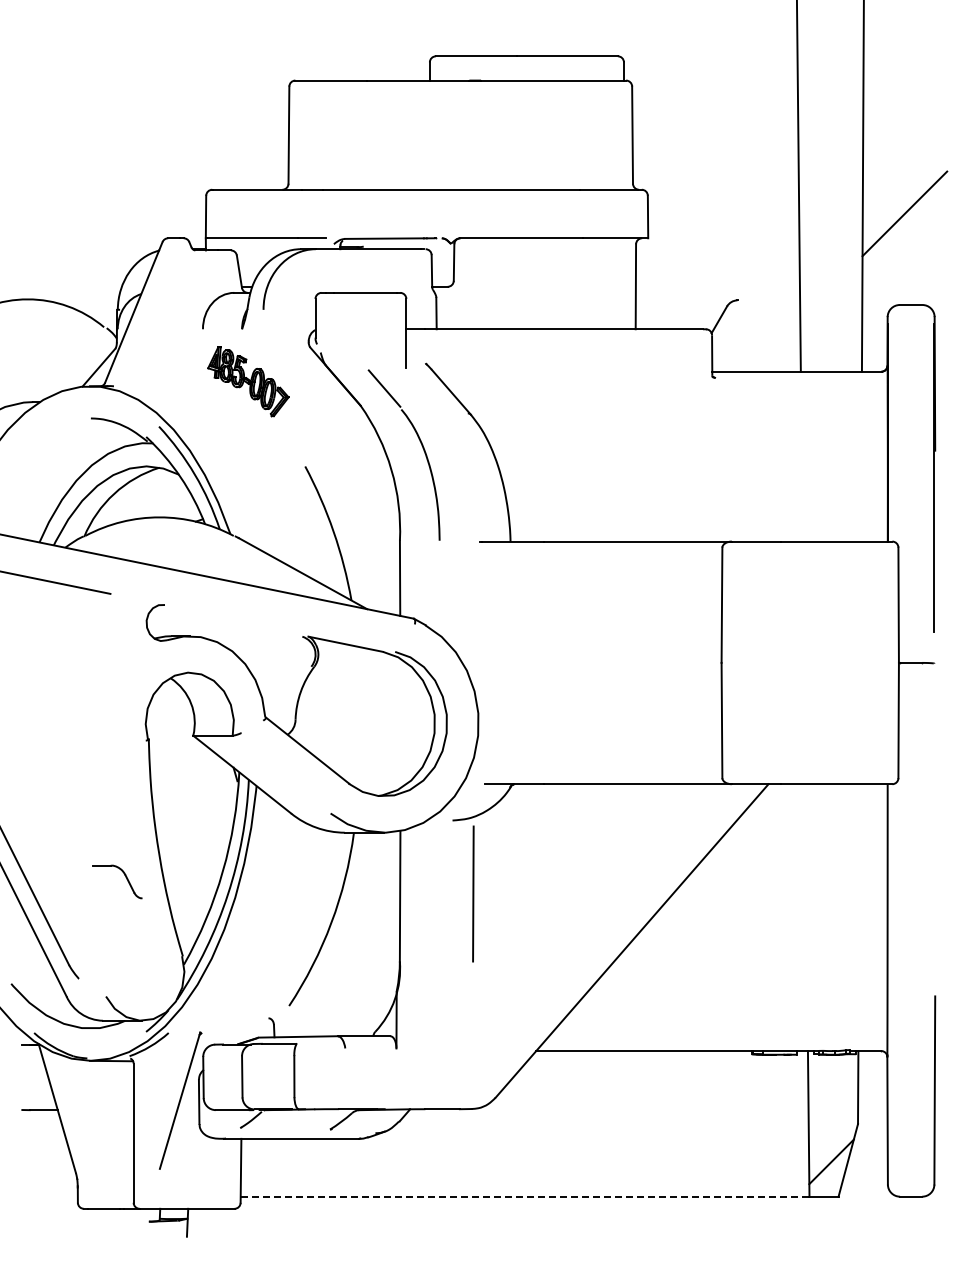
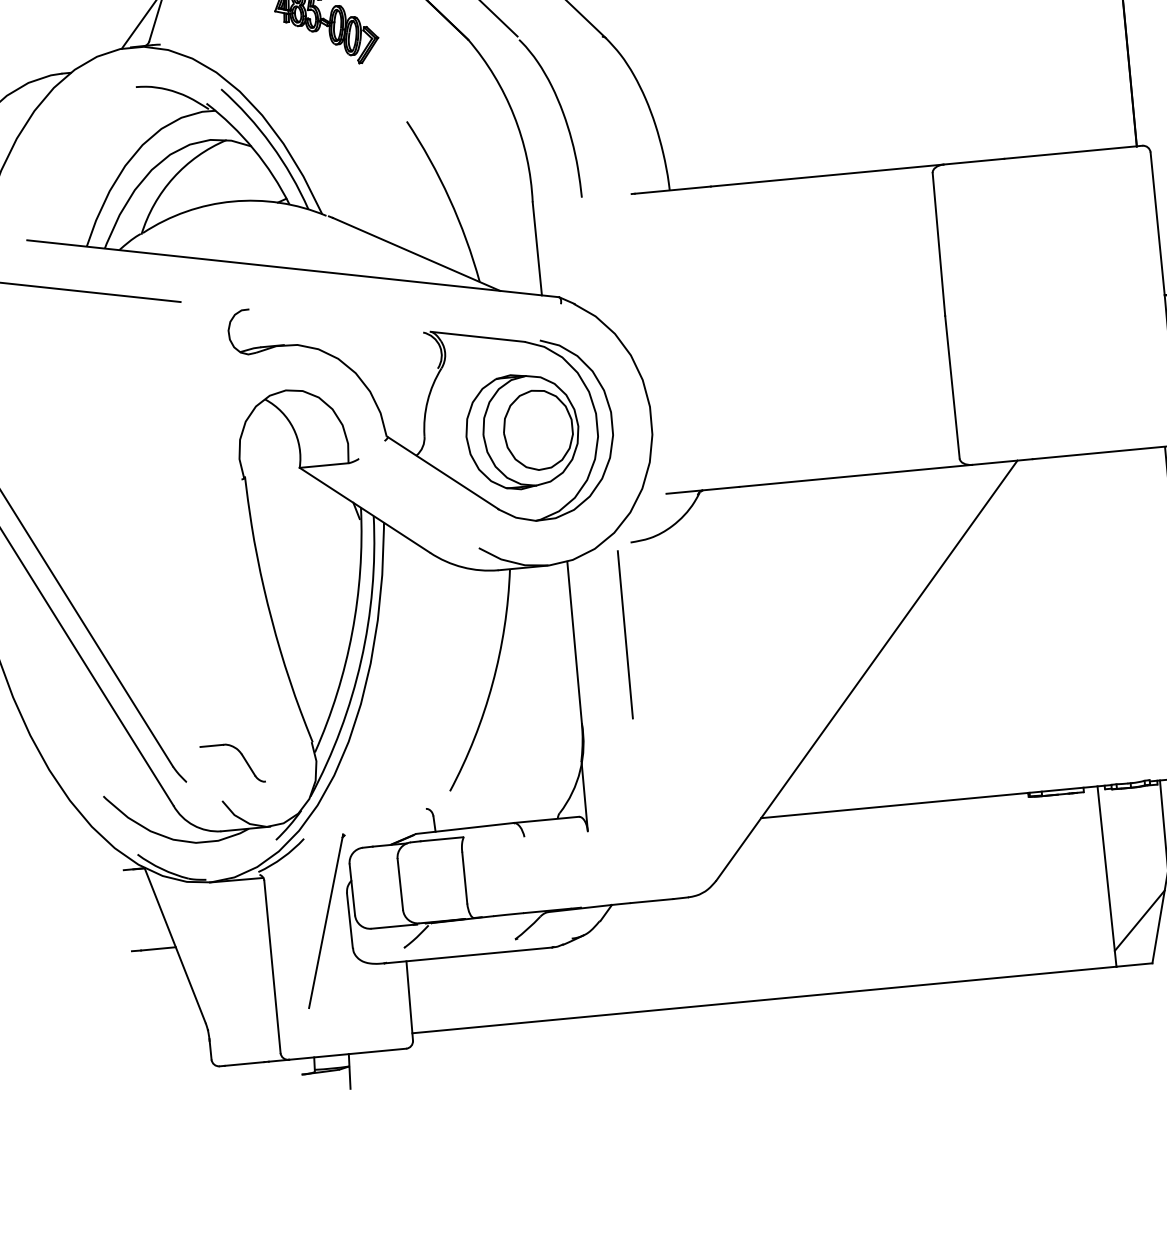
part: (374, 723) -> (522, 431), added
part: (125, 877) -> (242, 757), moved
line: (473, 893) -> (625, 634), moved
line: (524, 1196) -> (763, 999), dashed -> solid

